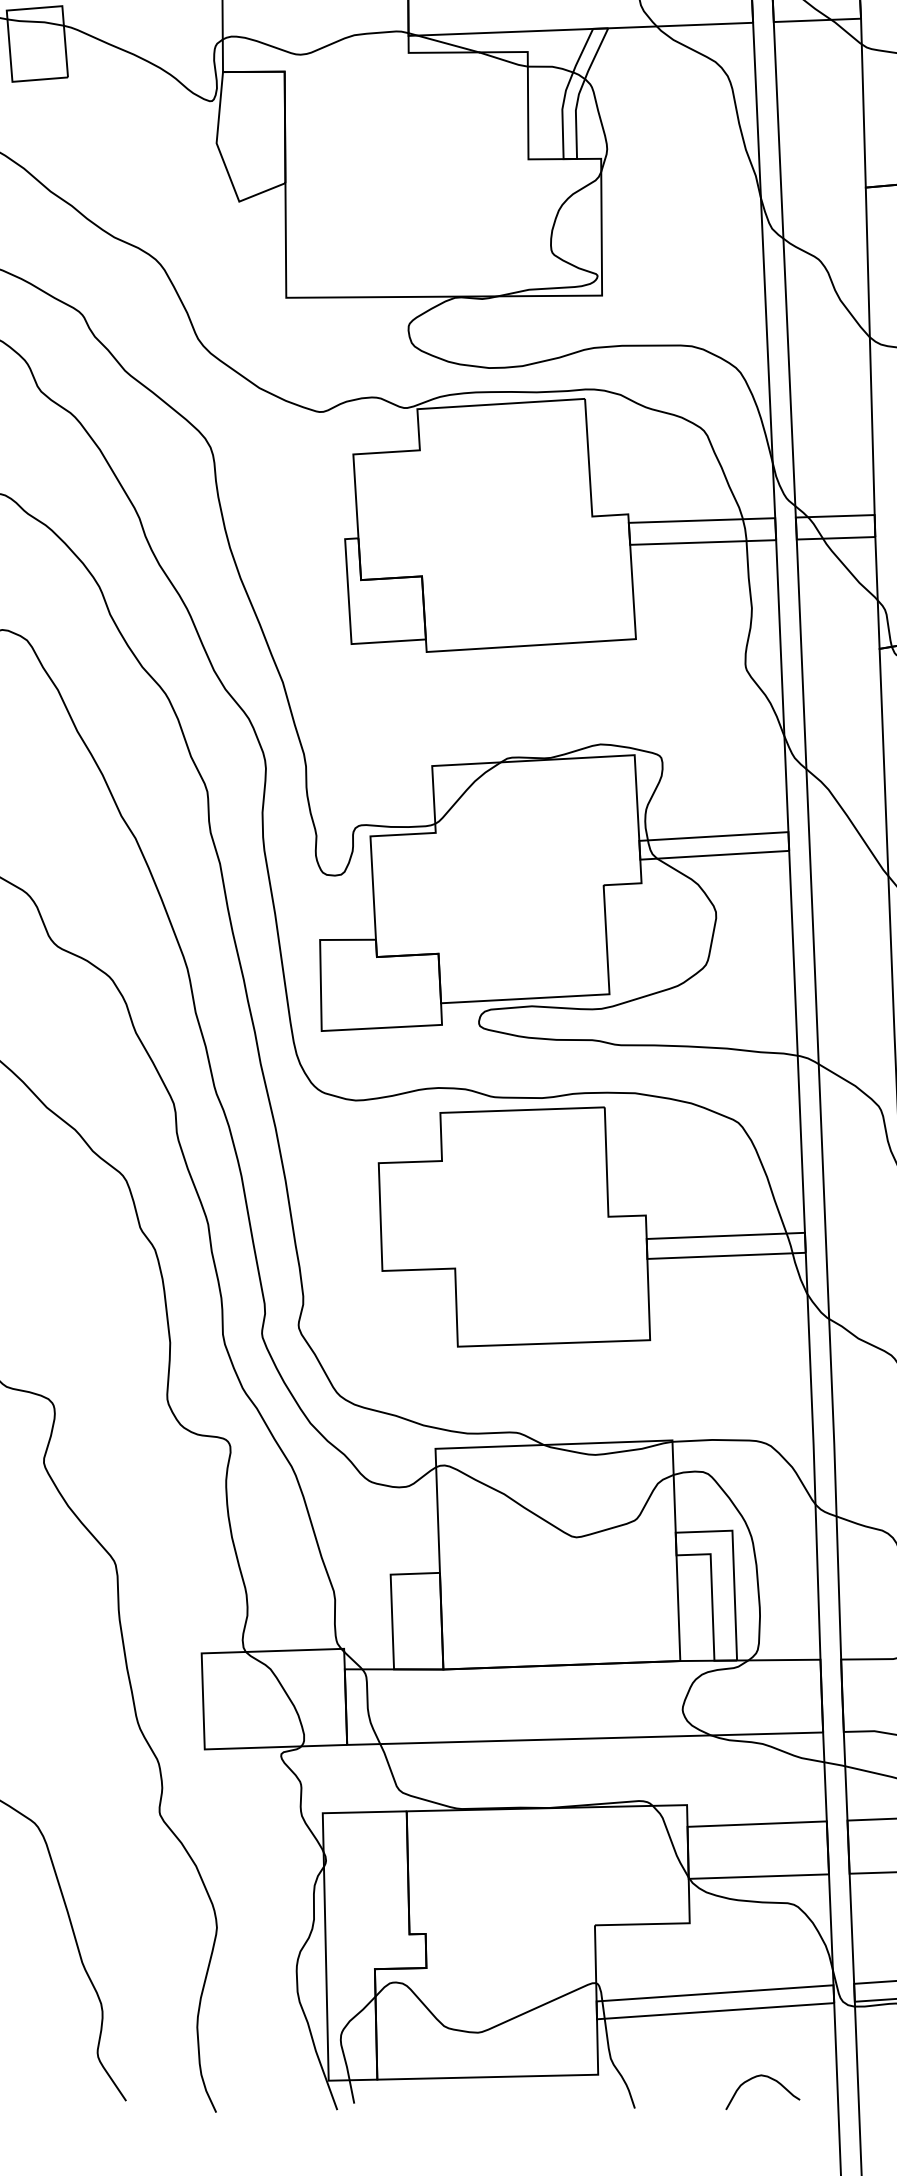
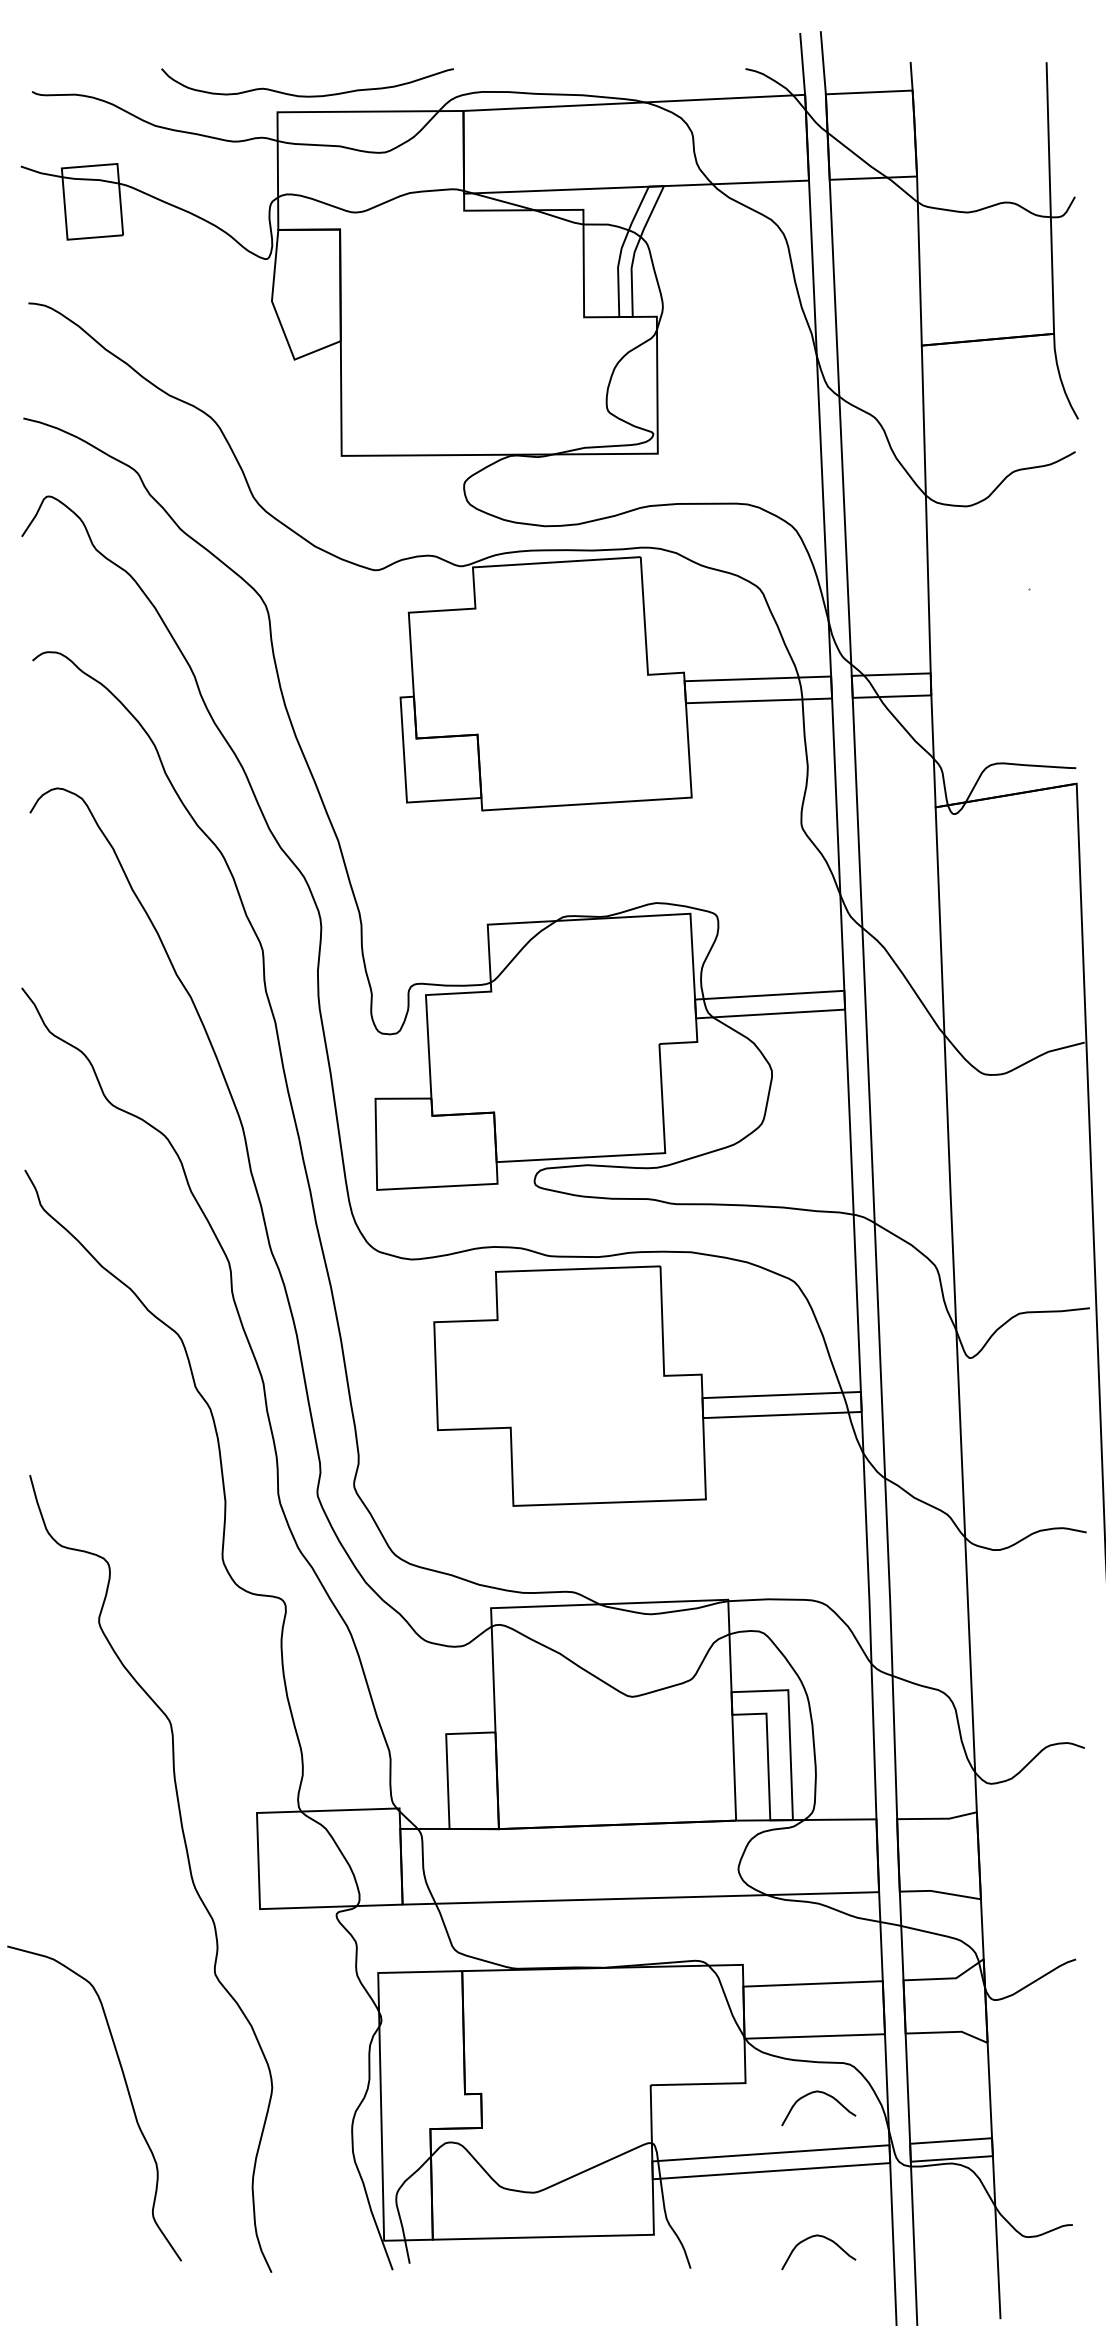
curve: (768, 1934) -> (824, 2094), added

